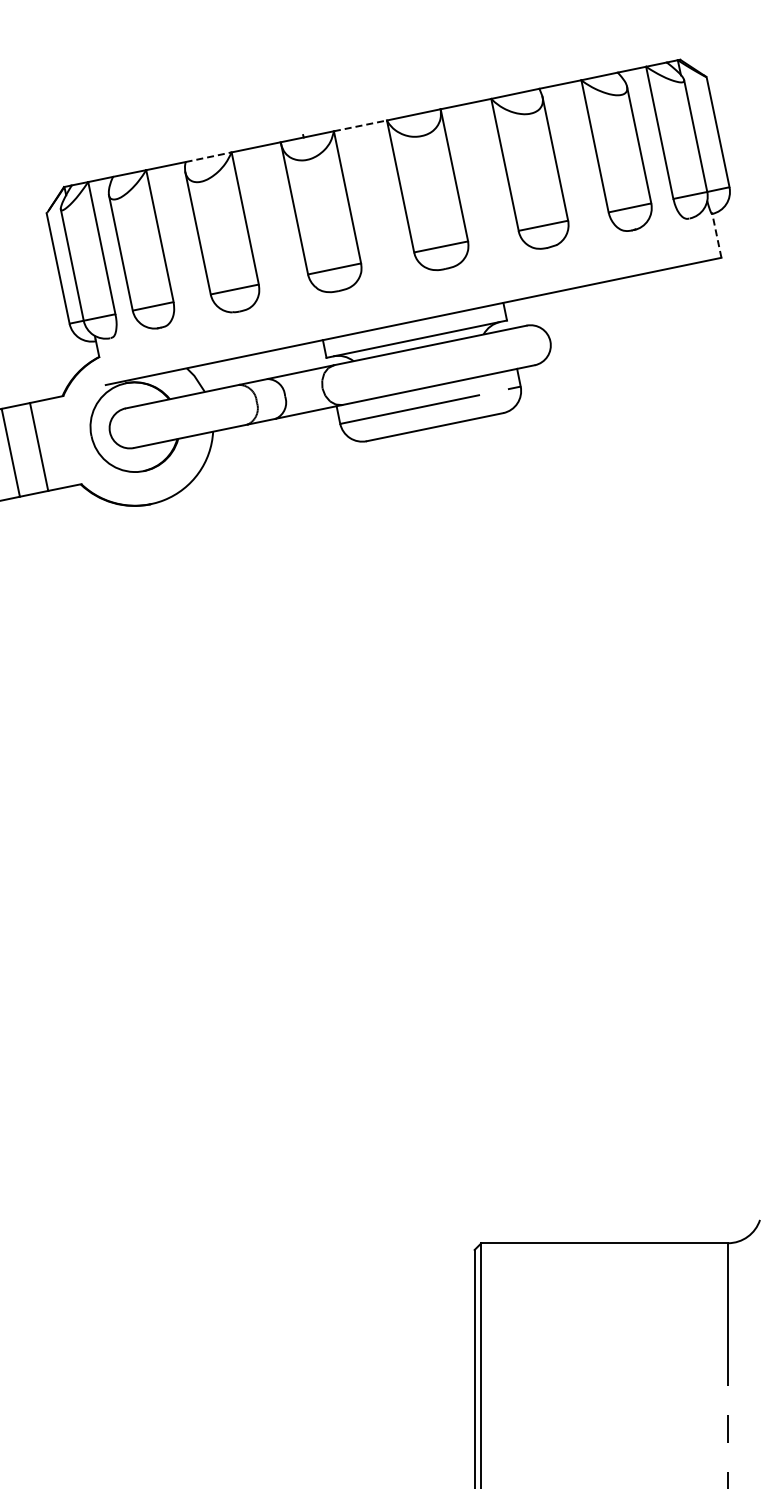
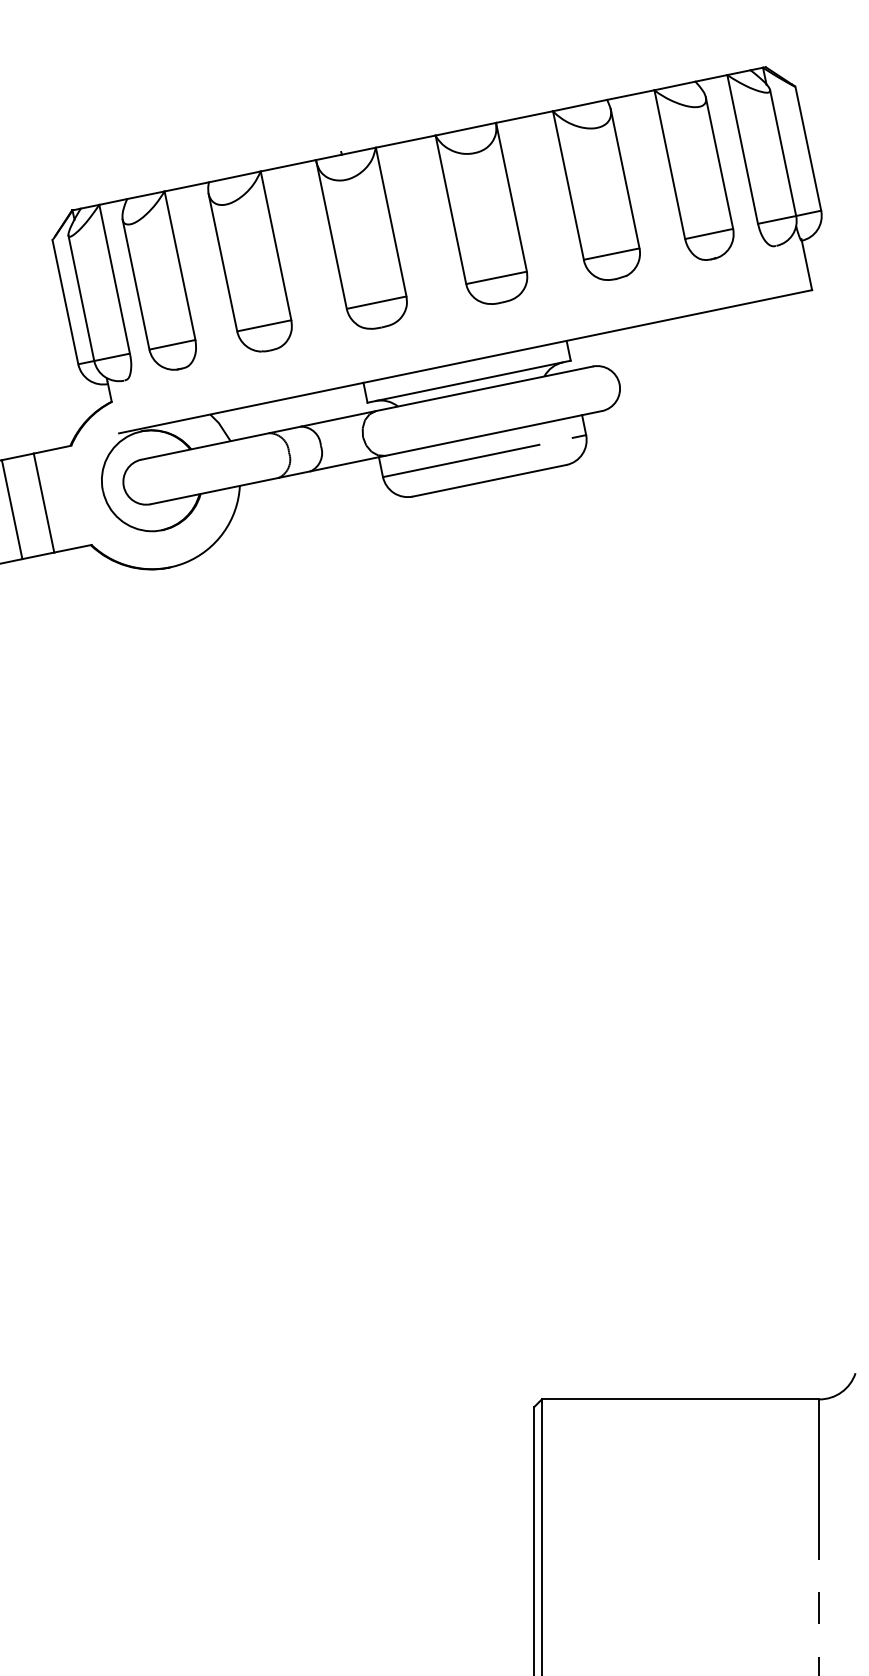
line: (360, 125) -> (405, 141), dashed -> solid
line: (208, 157) -> (234, 177), dashed -> solid
line: (716, 234) -> (806, 263), dashed -> solid

